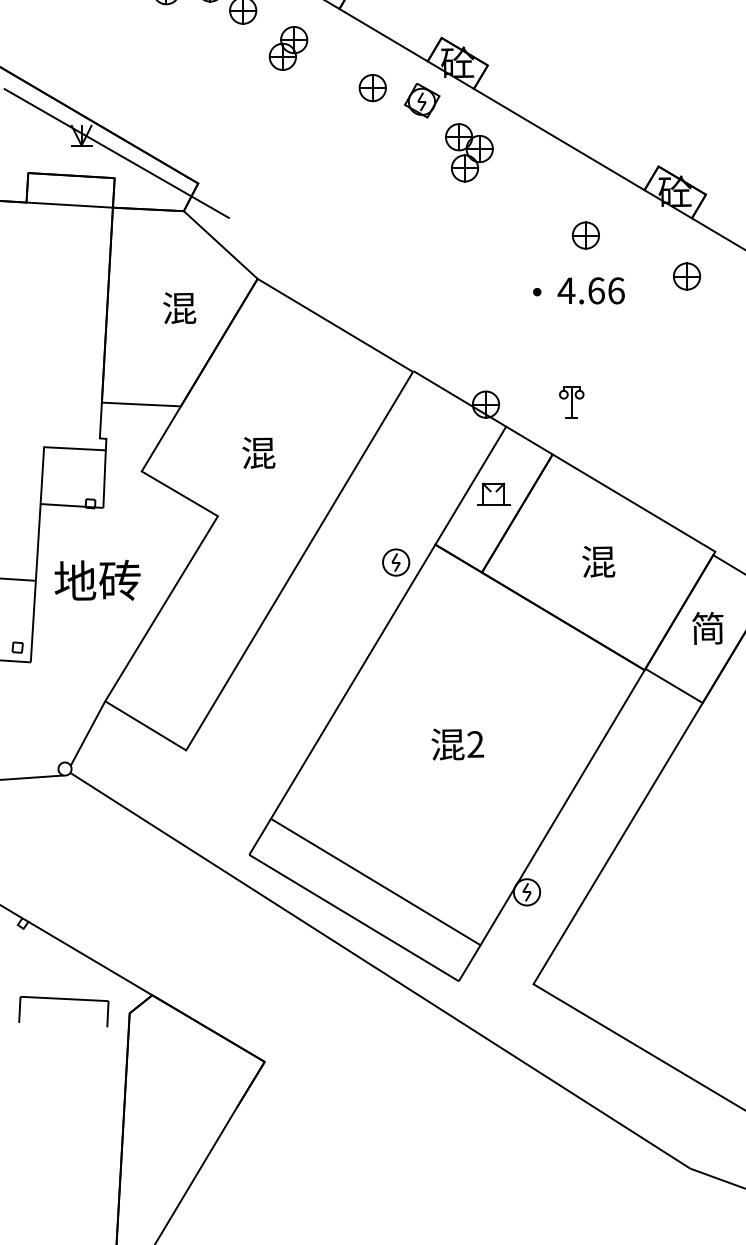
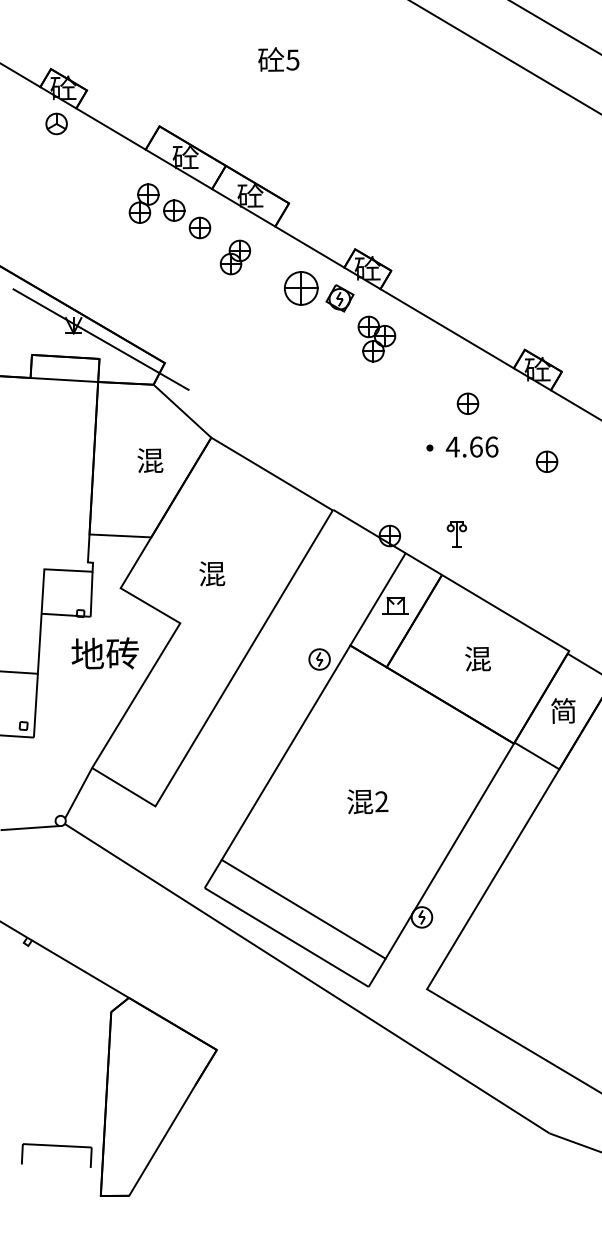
part: (372, 88) -> (301, 288), size x1.6
part: (686, 276) -> (546, 461), moved
text: (96, 580) -> (104, 653), moved
line: (63, 999) -> (56, 1146), moved

